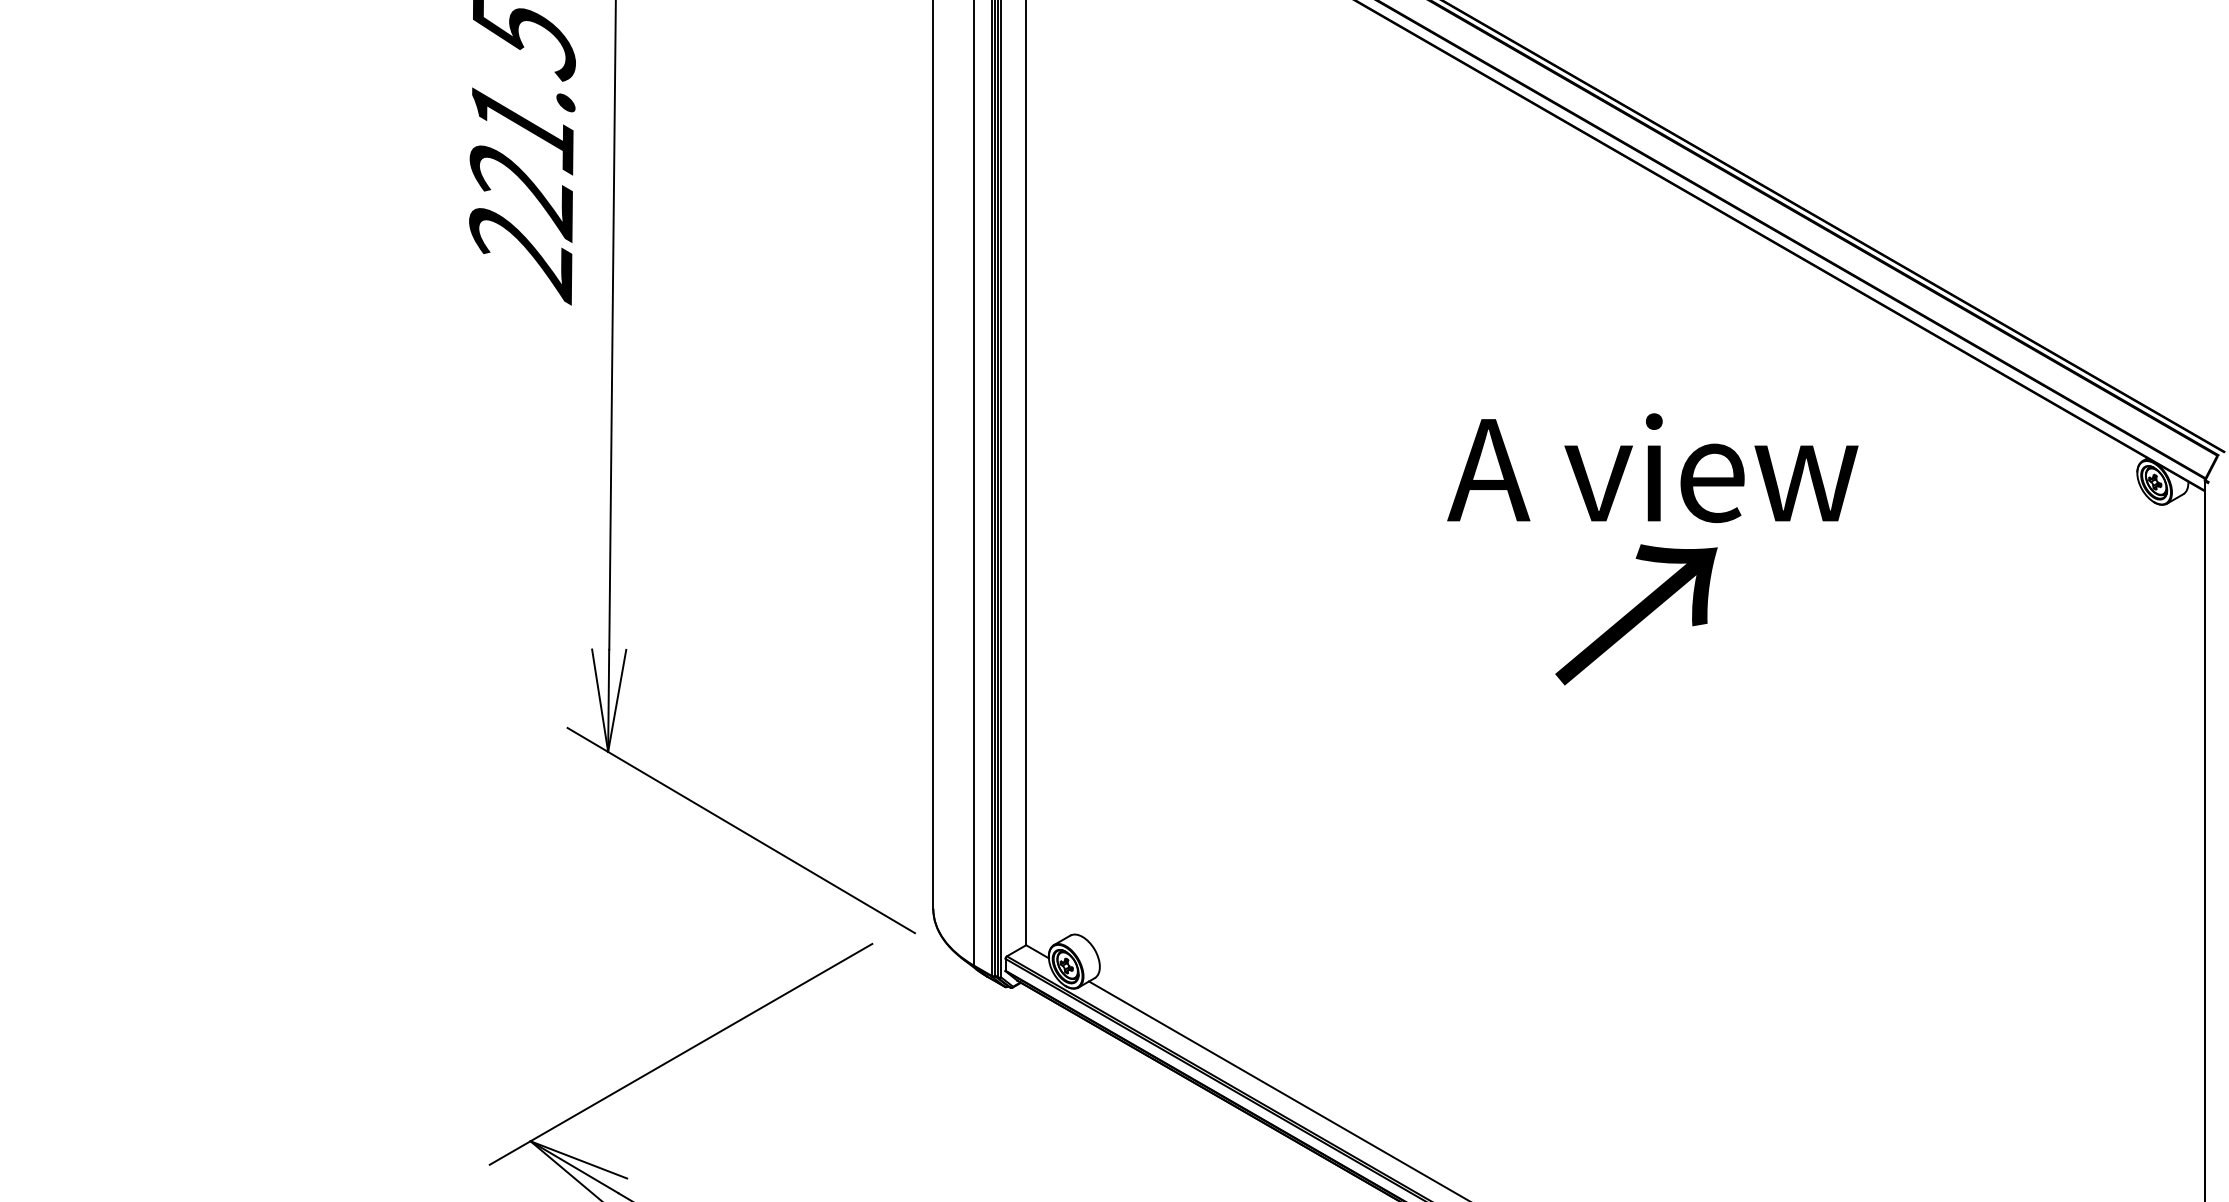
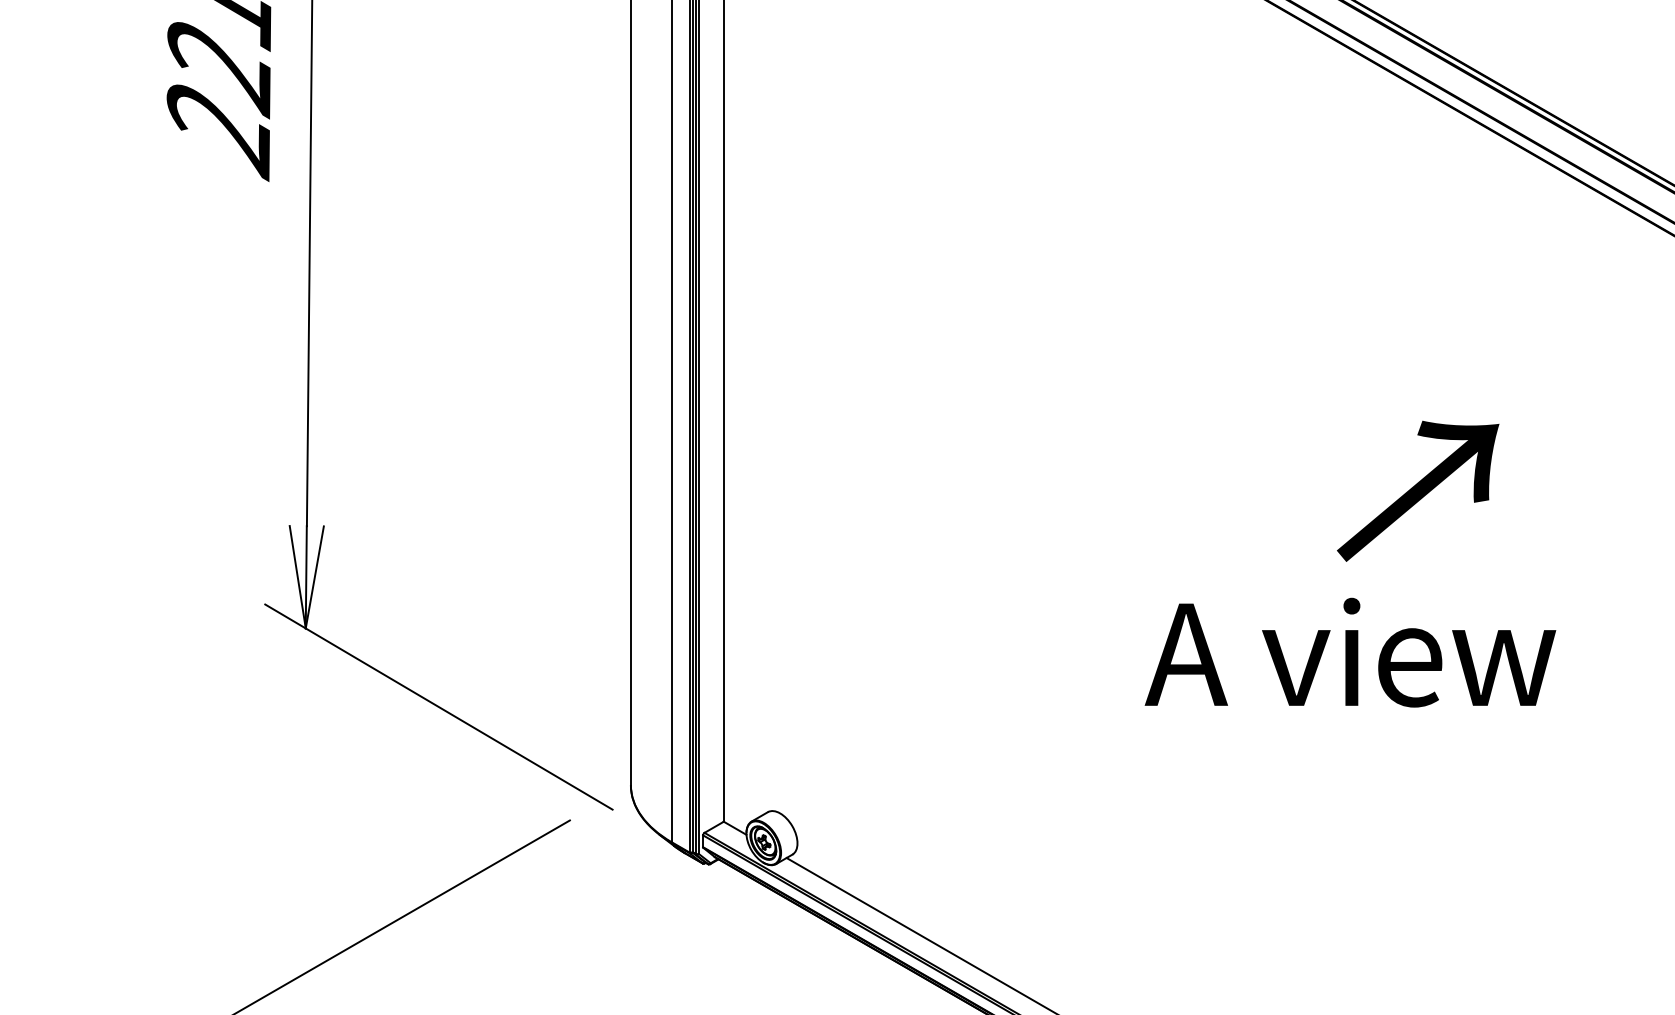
text: (1652, 467) -> (1350, 652), moved
text: (1636, 614) -> (1418, 491), moved

